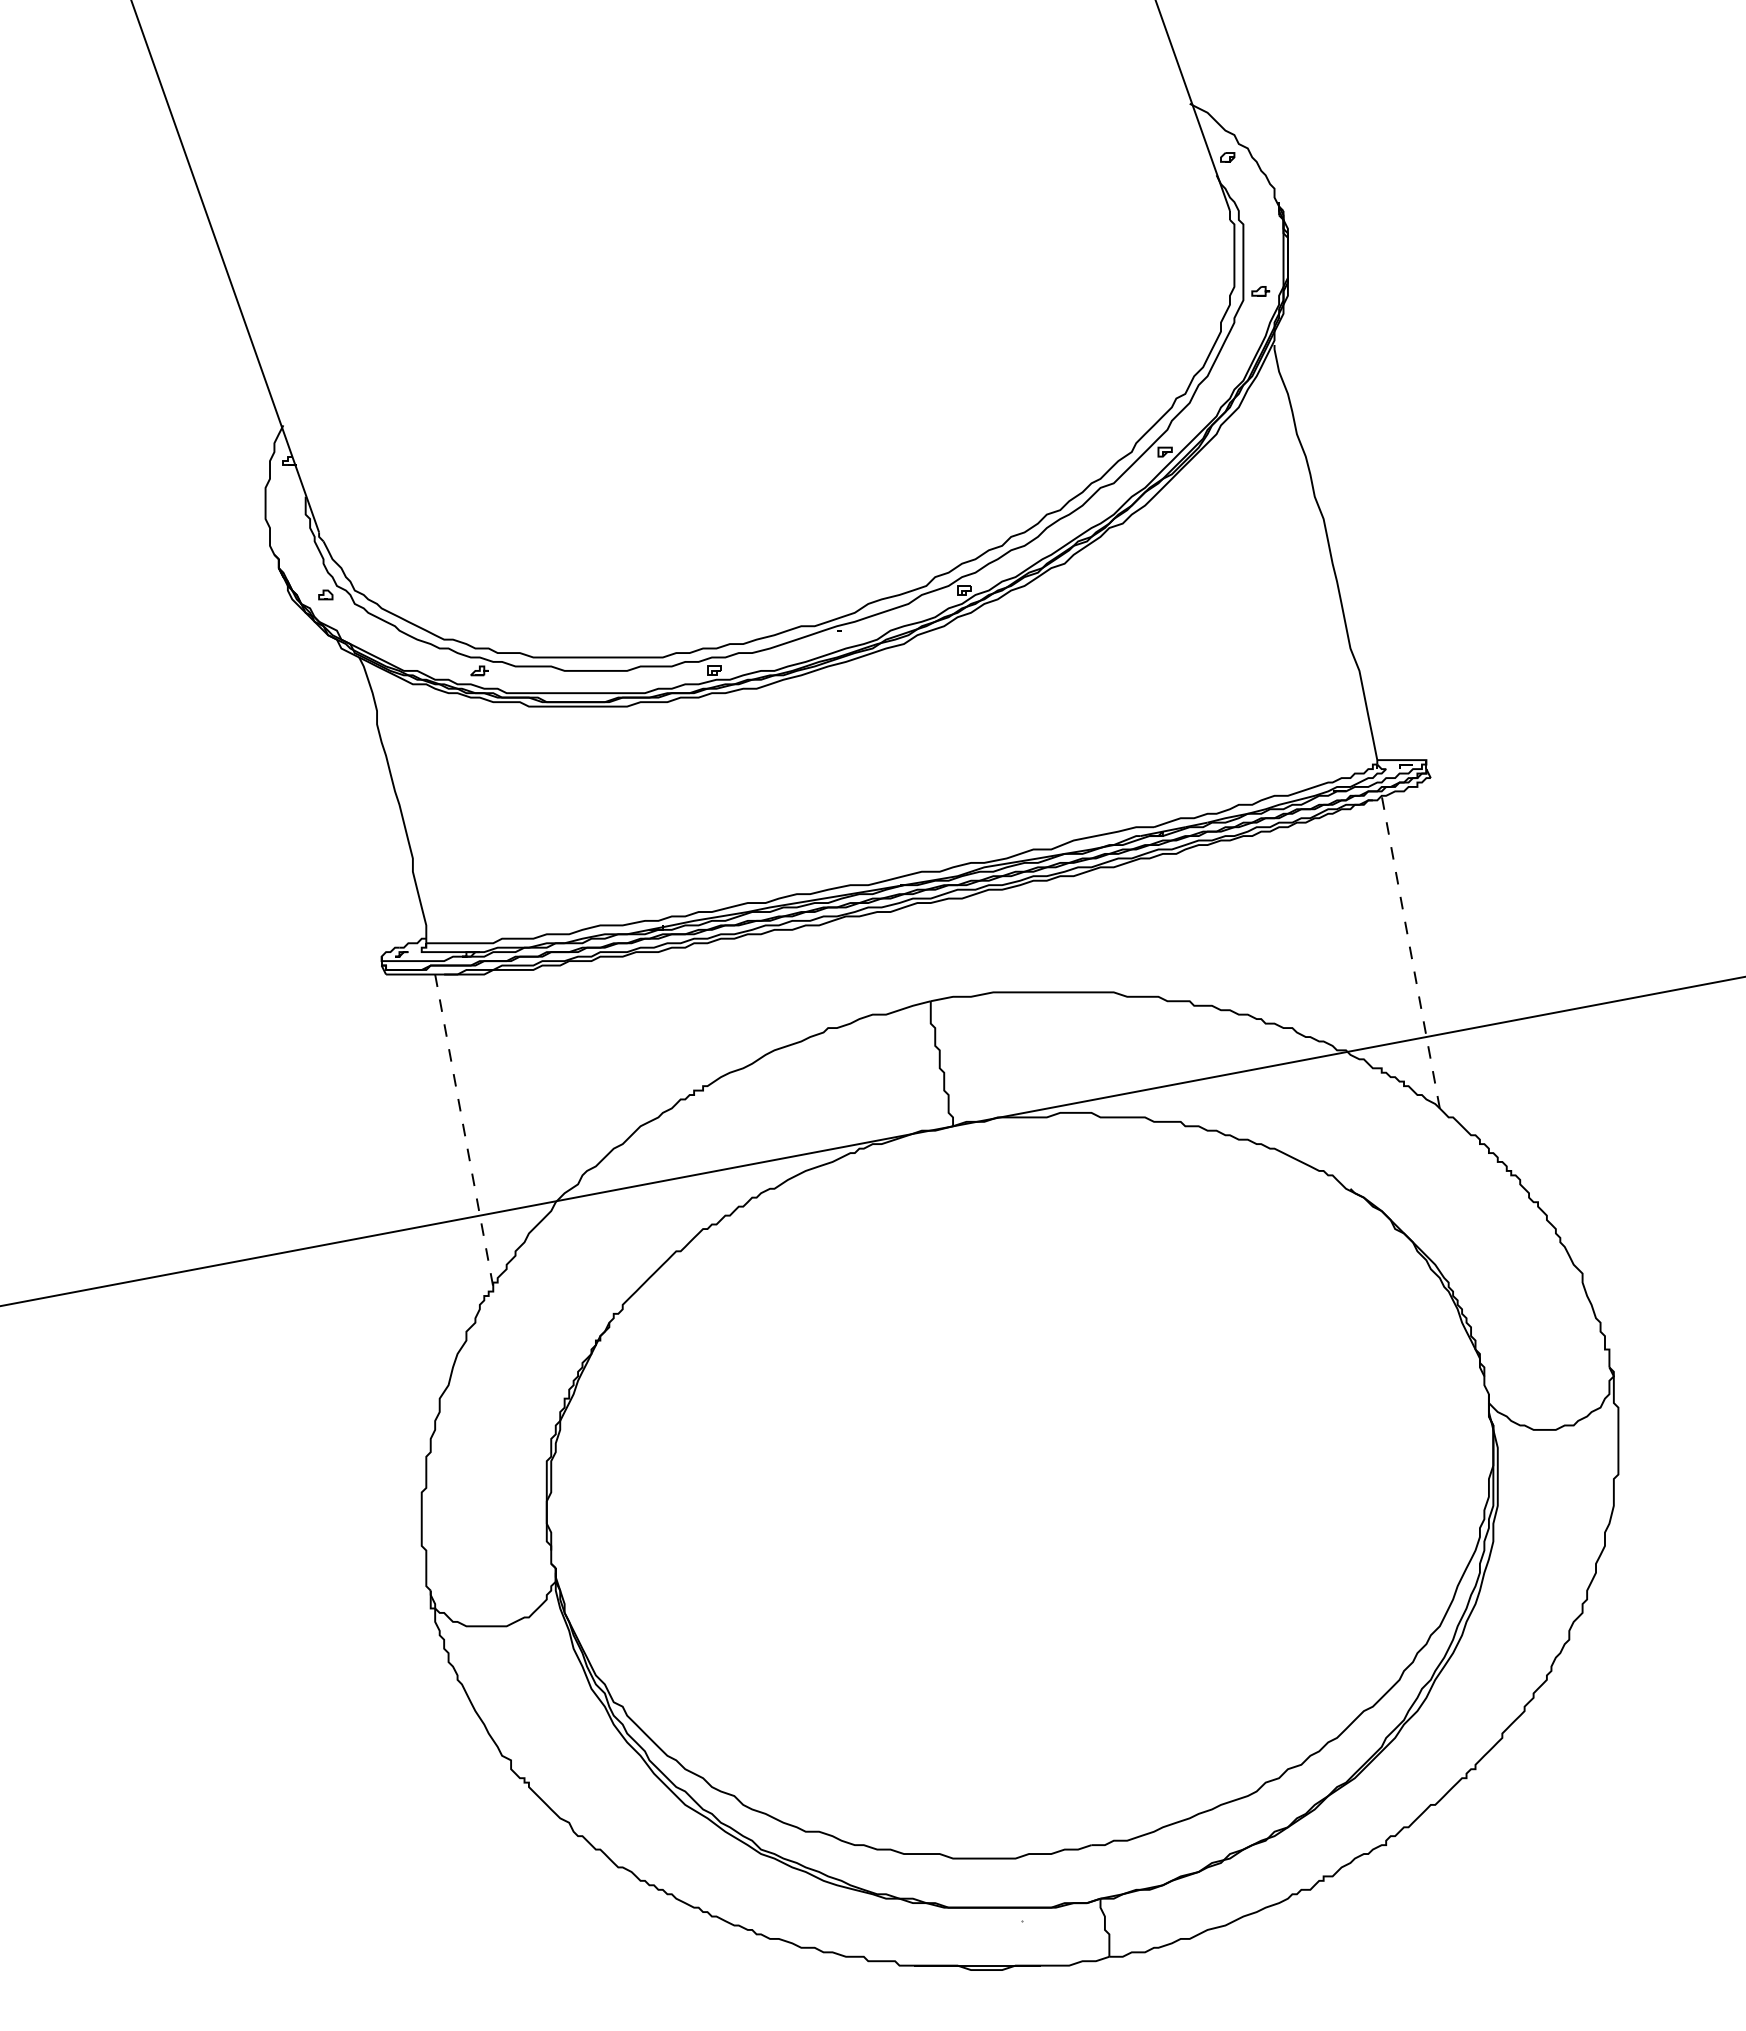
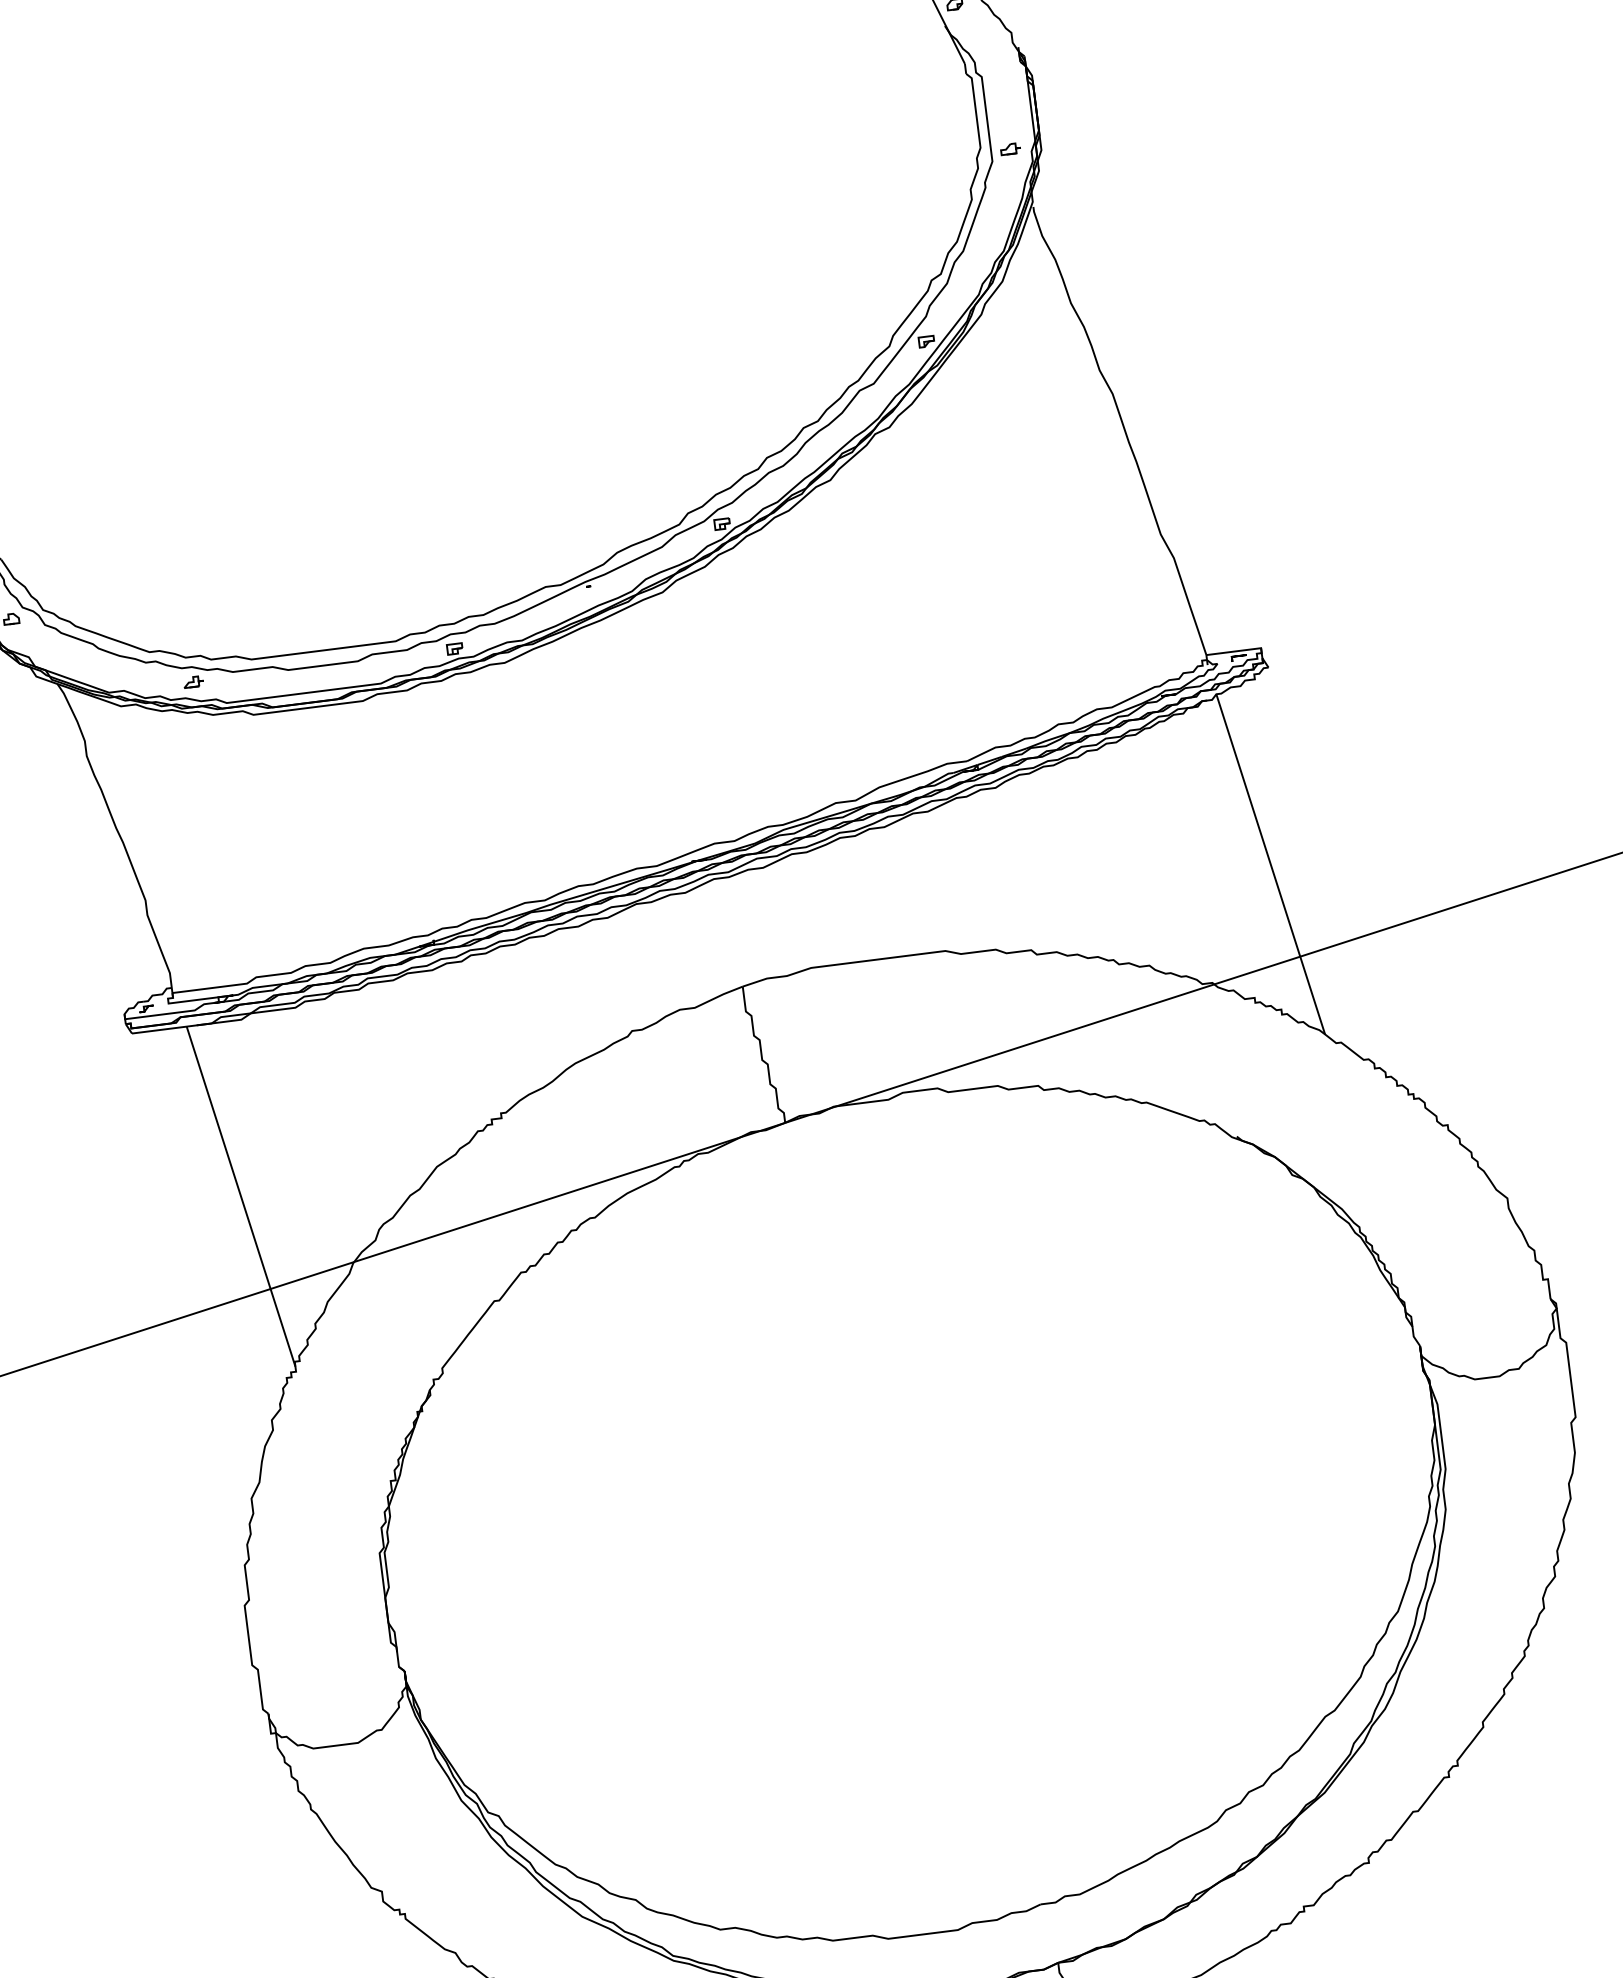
line: (1410, 952) -> (1270, 864), dashed -> solid
line: (464, 1130) -> (241, 1196), dashed -> solid

